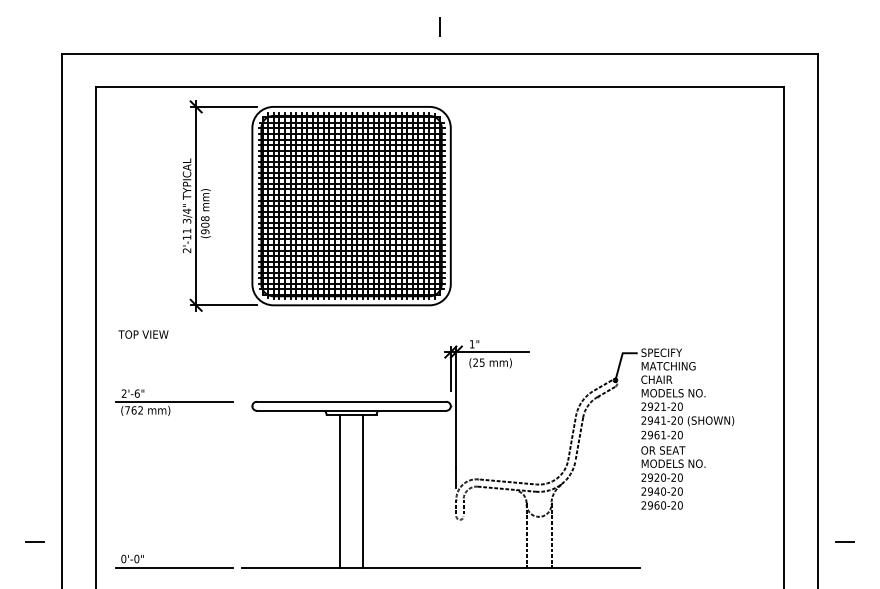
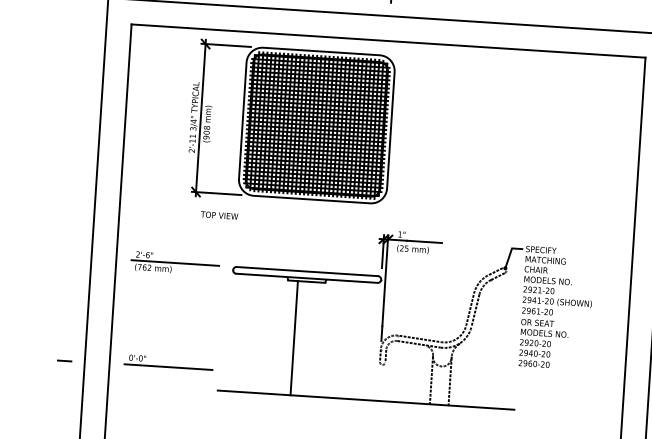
text: (143, 334) -> (219, 215), moved
line: (363, 491) -> (311, 339), removed
part: (174, 561) -> (168, 362), moved

